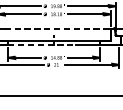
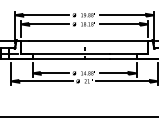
line: (57, 28) -> (88, 40), dashed -> solid
line: (42, 45) -> (71, 59), dashed -> solid

